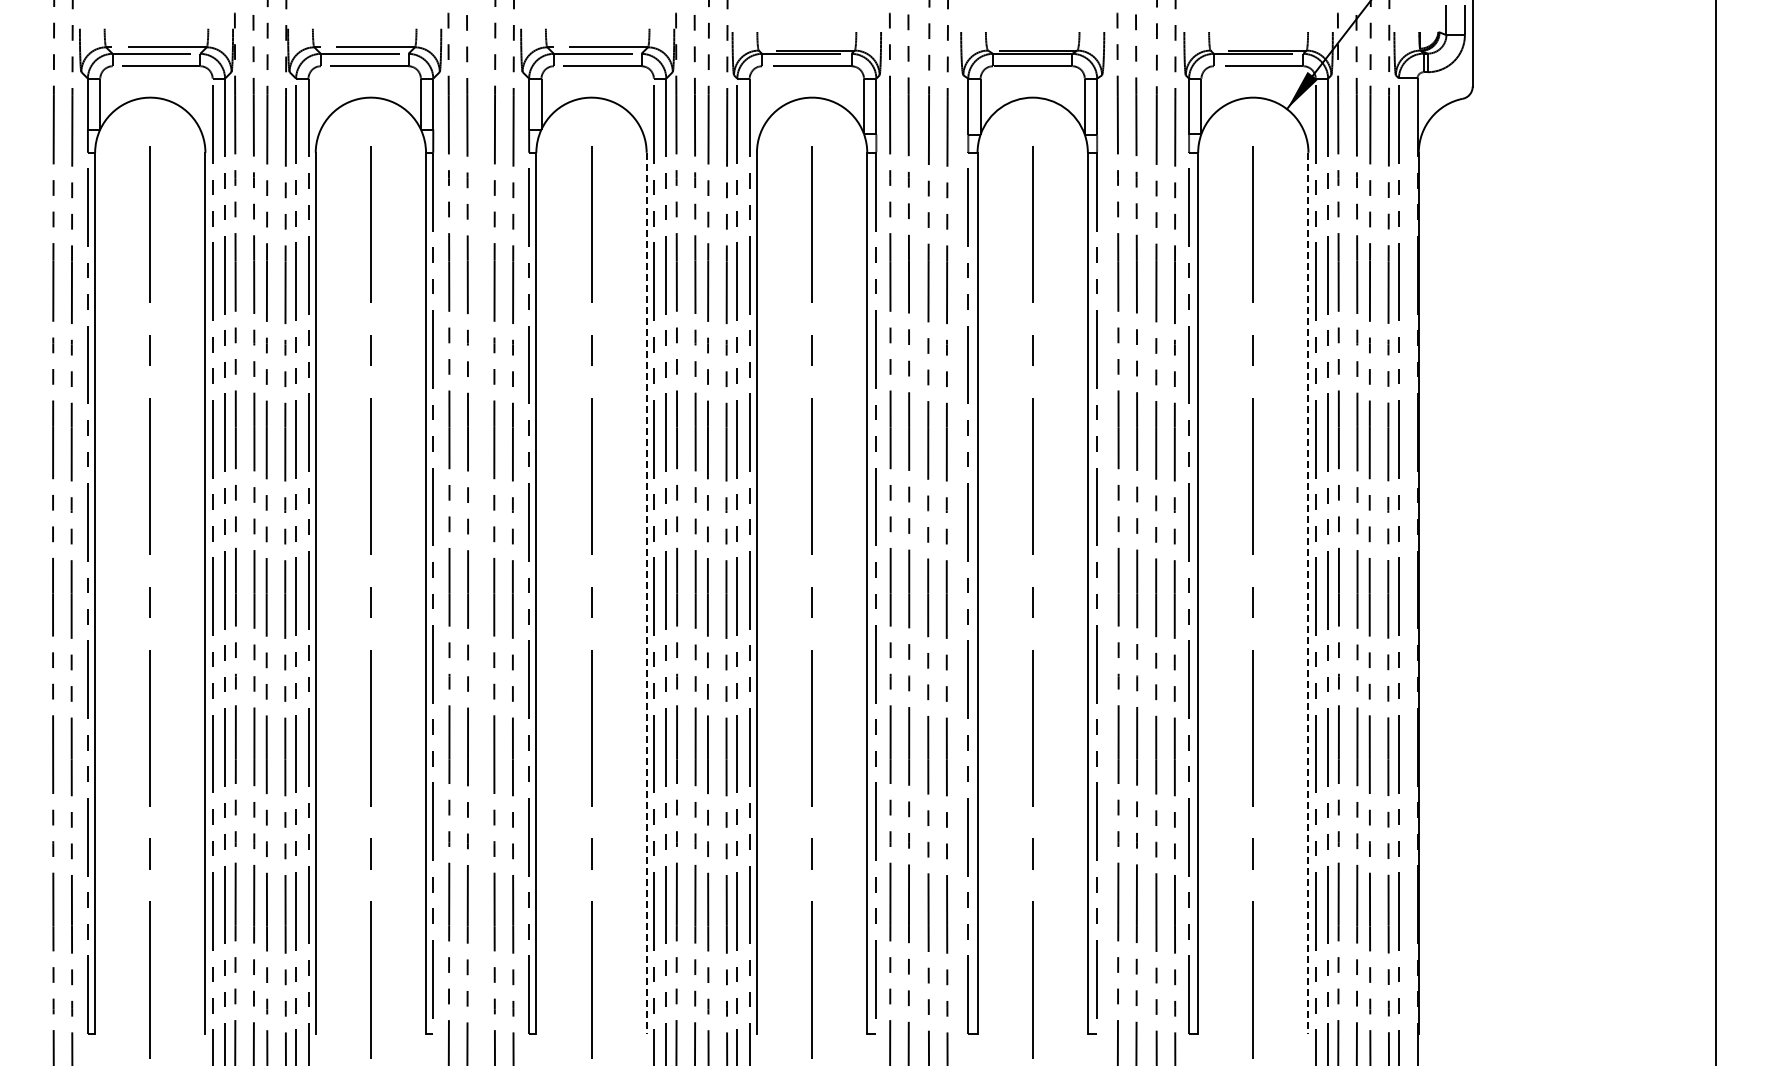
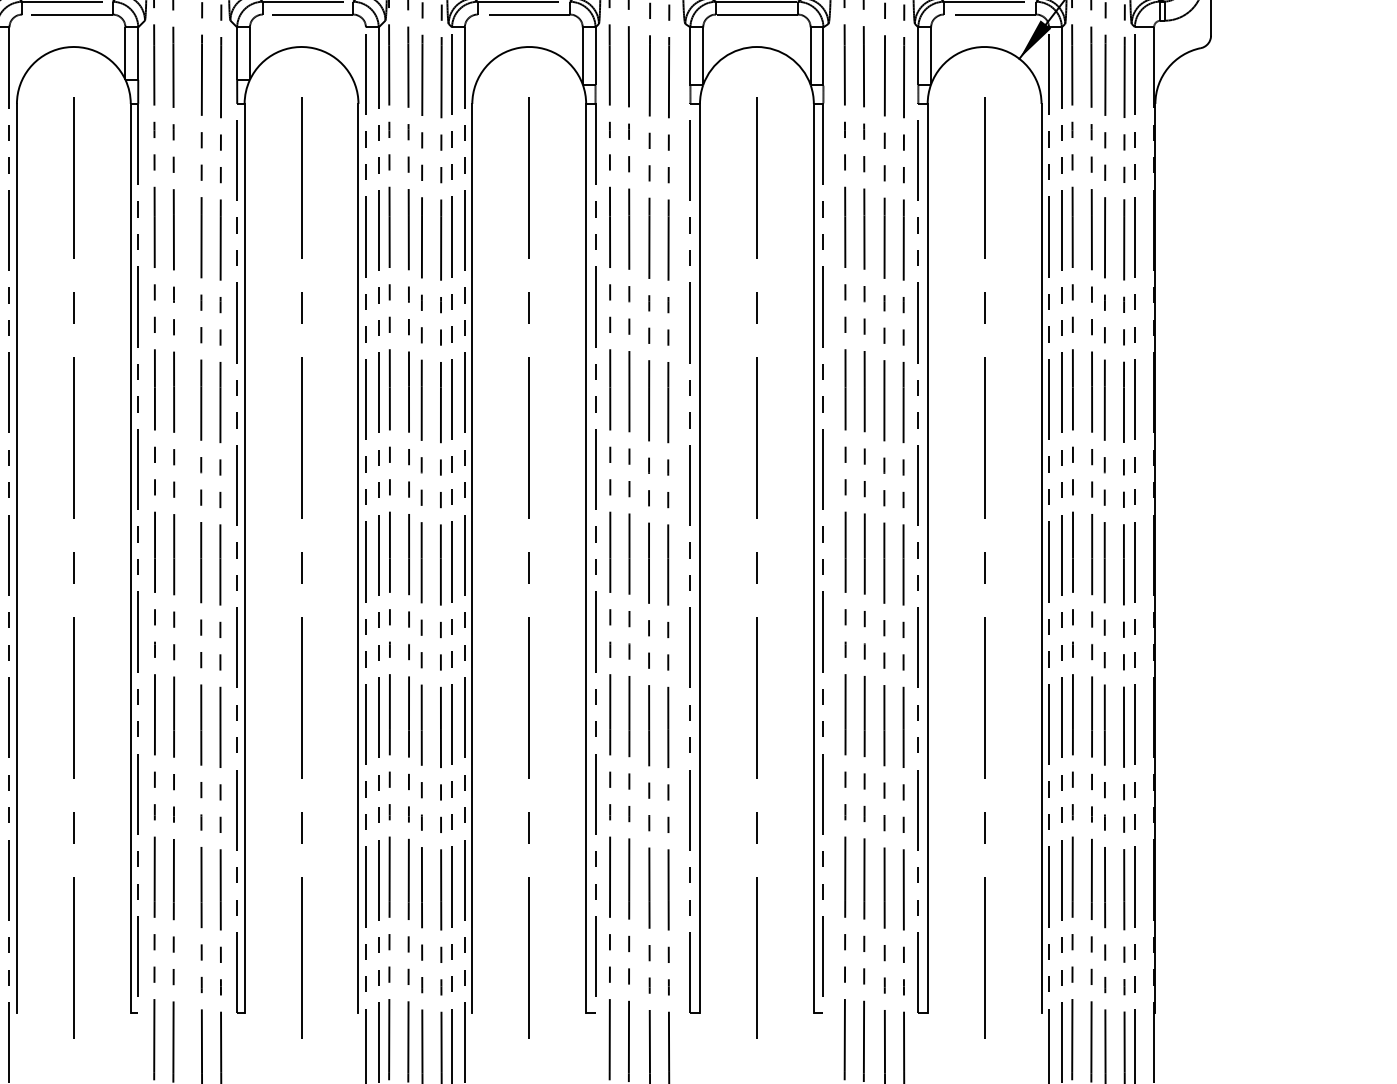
line: (646, 593) -> (358, 558), dashed -> solid
line: (1308, 593) -> (1041, 558), dashed -> solid

